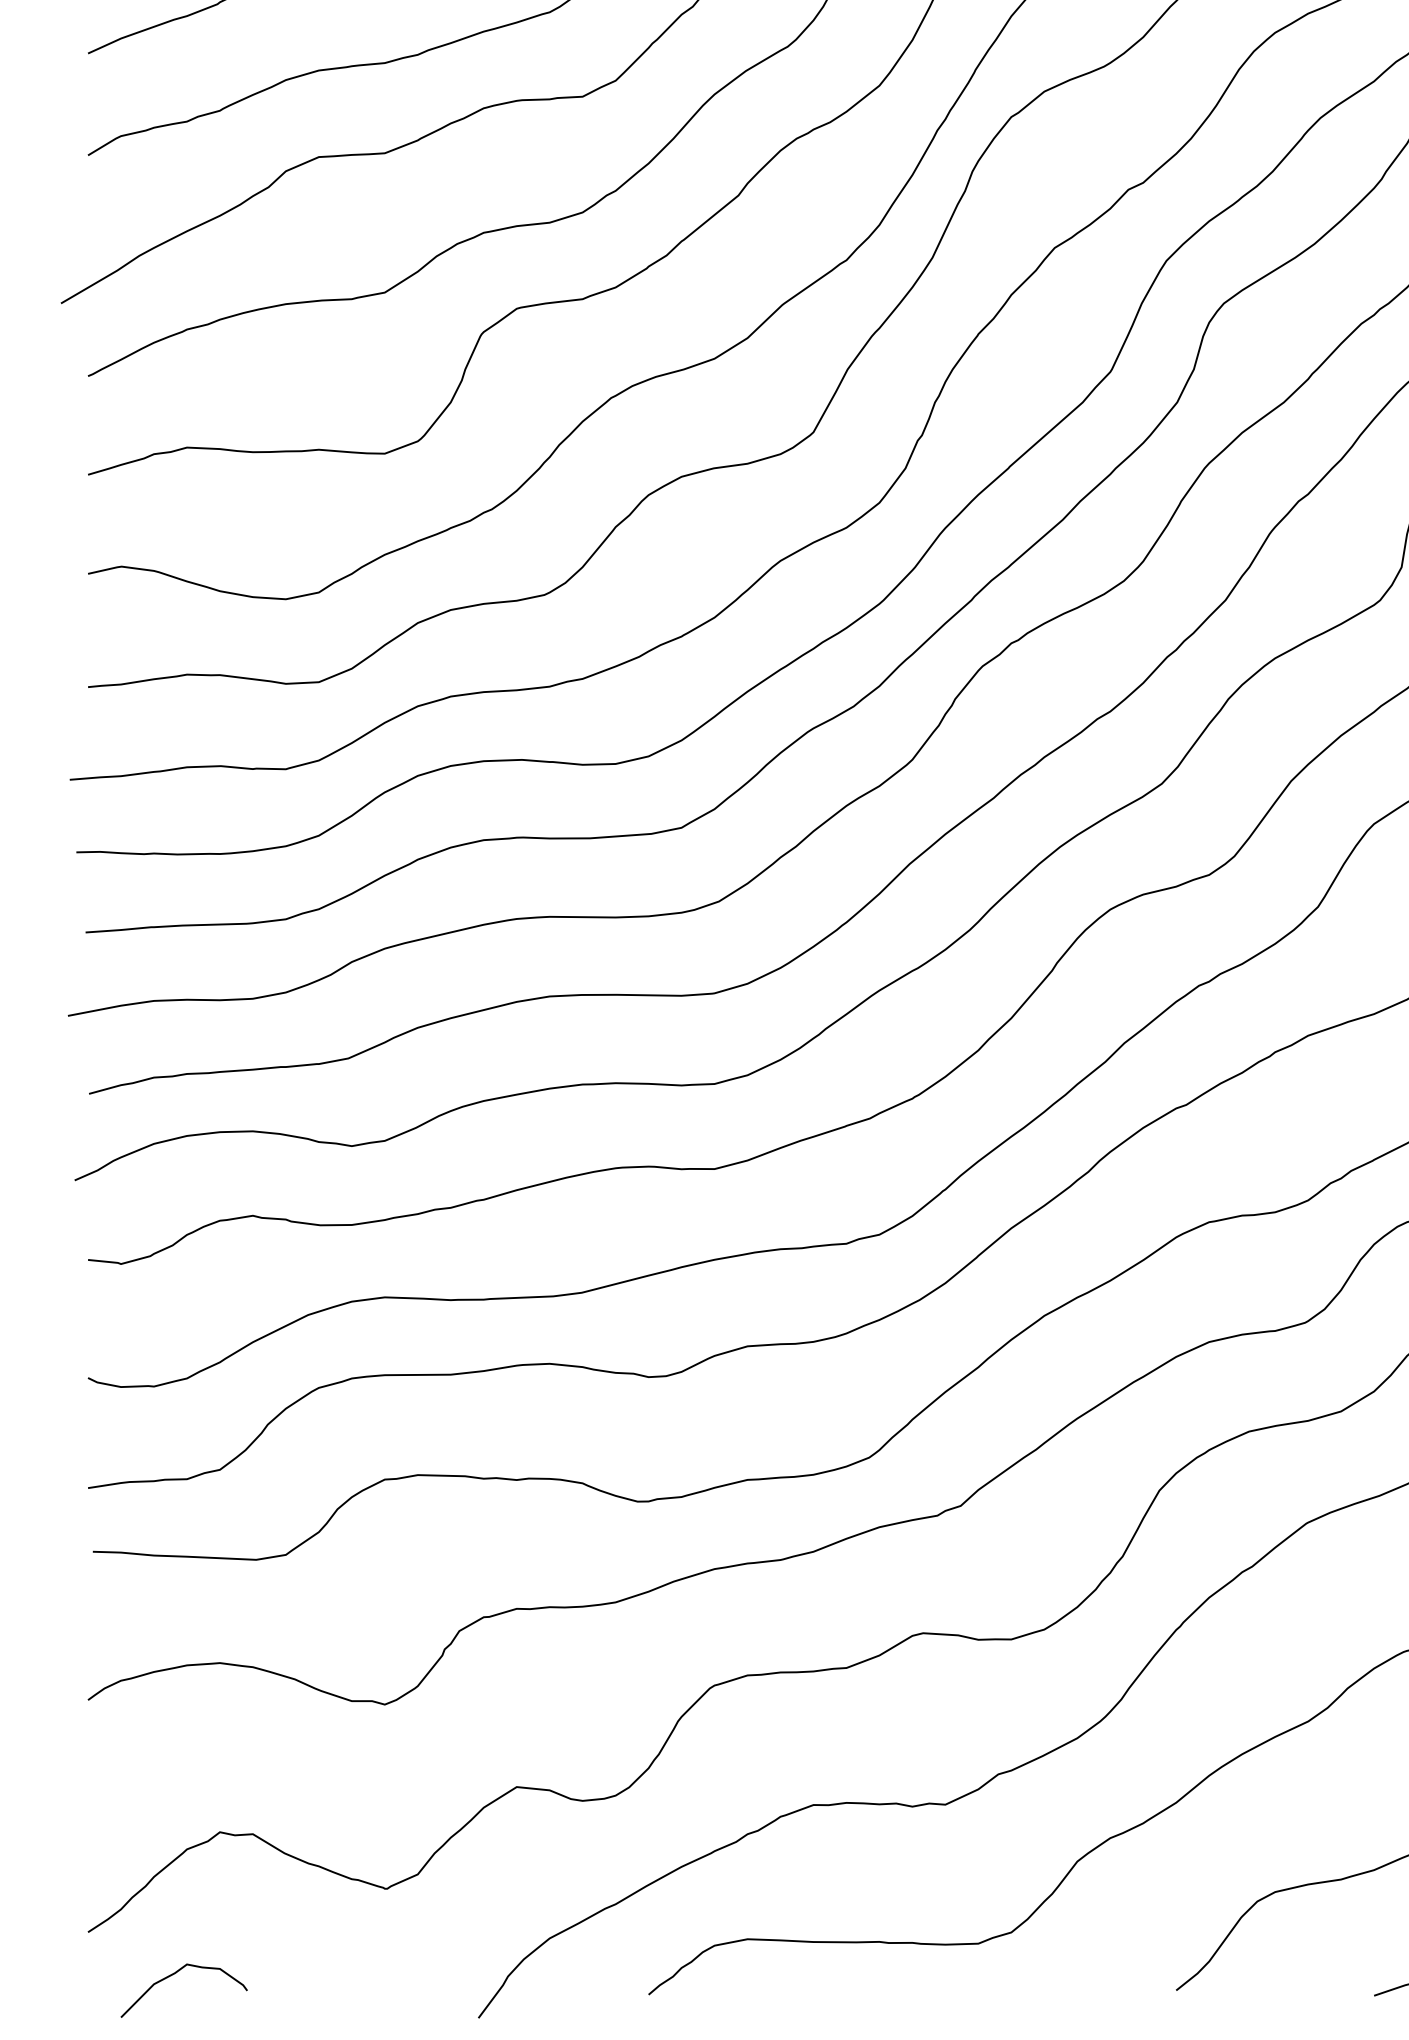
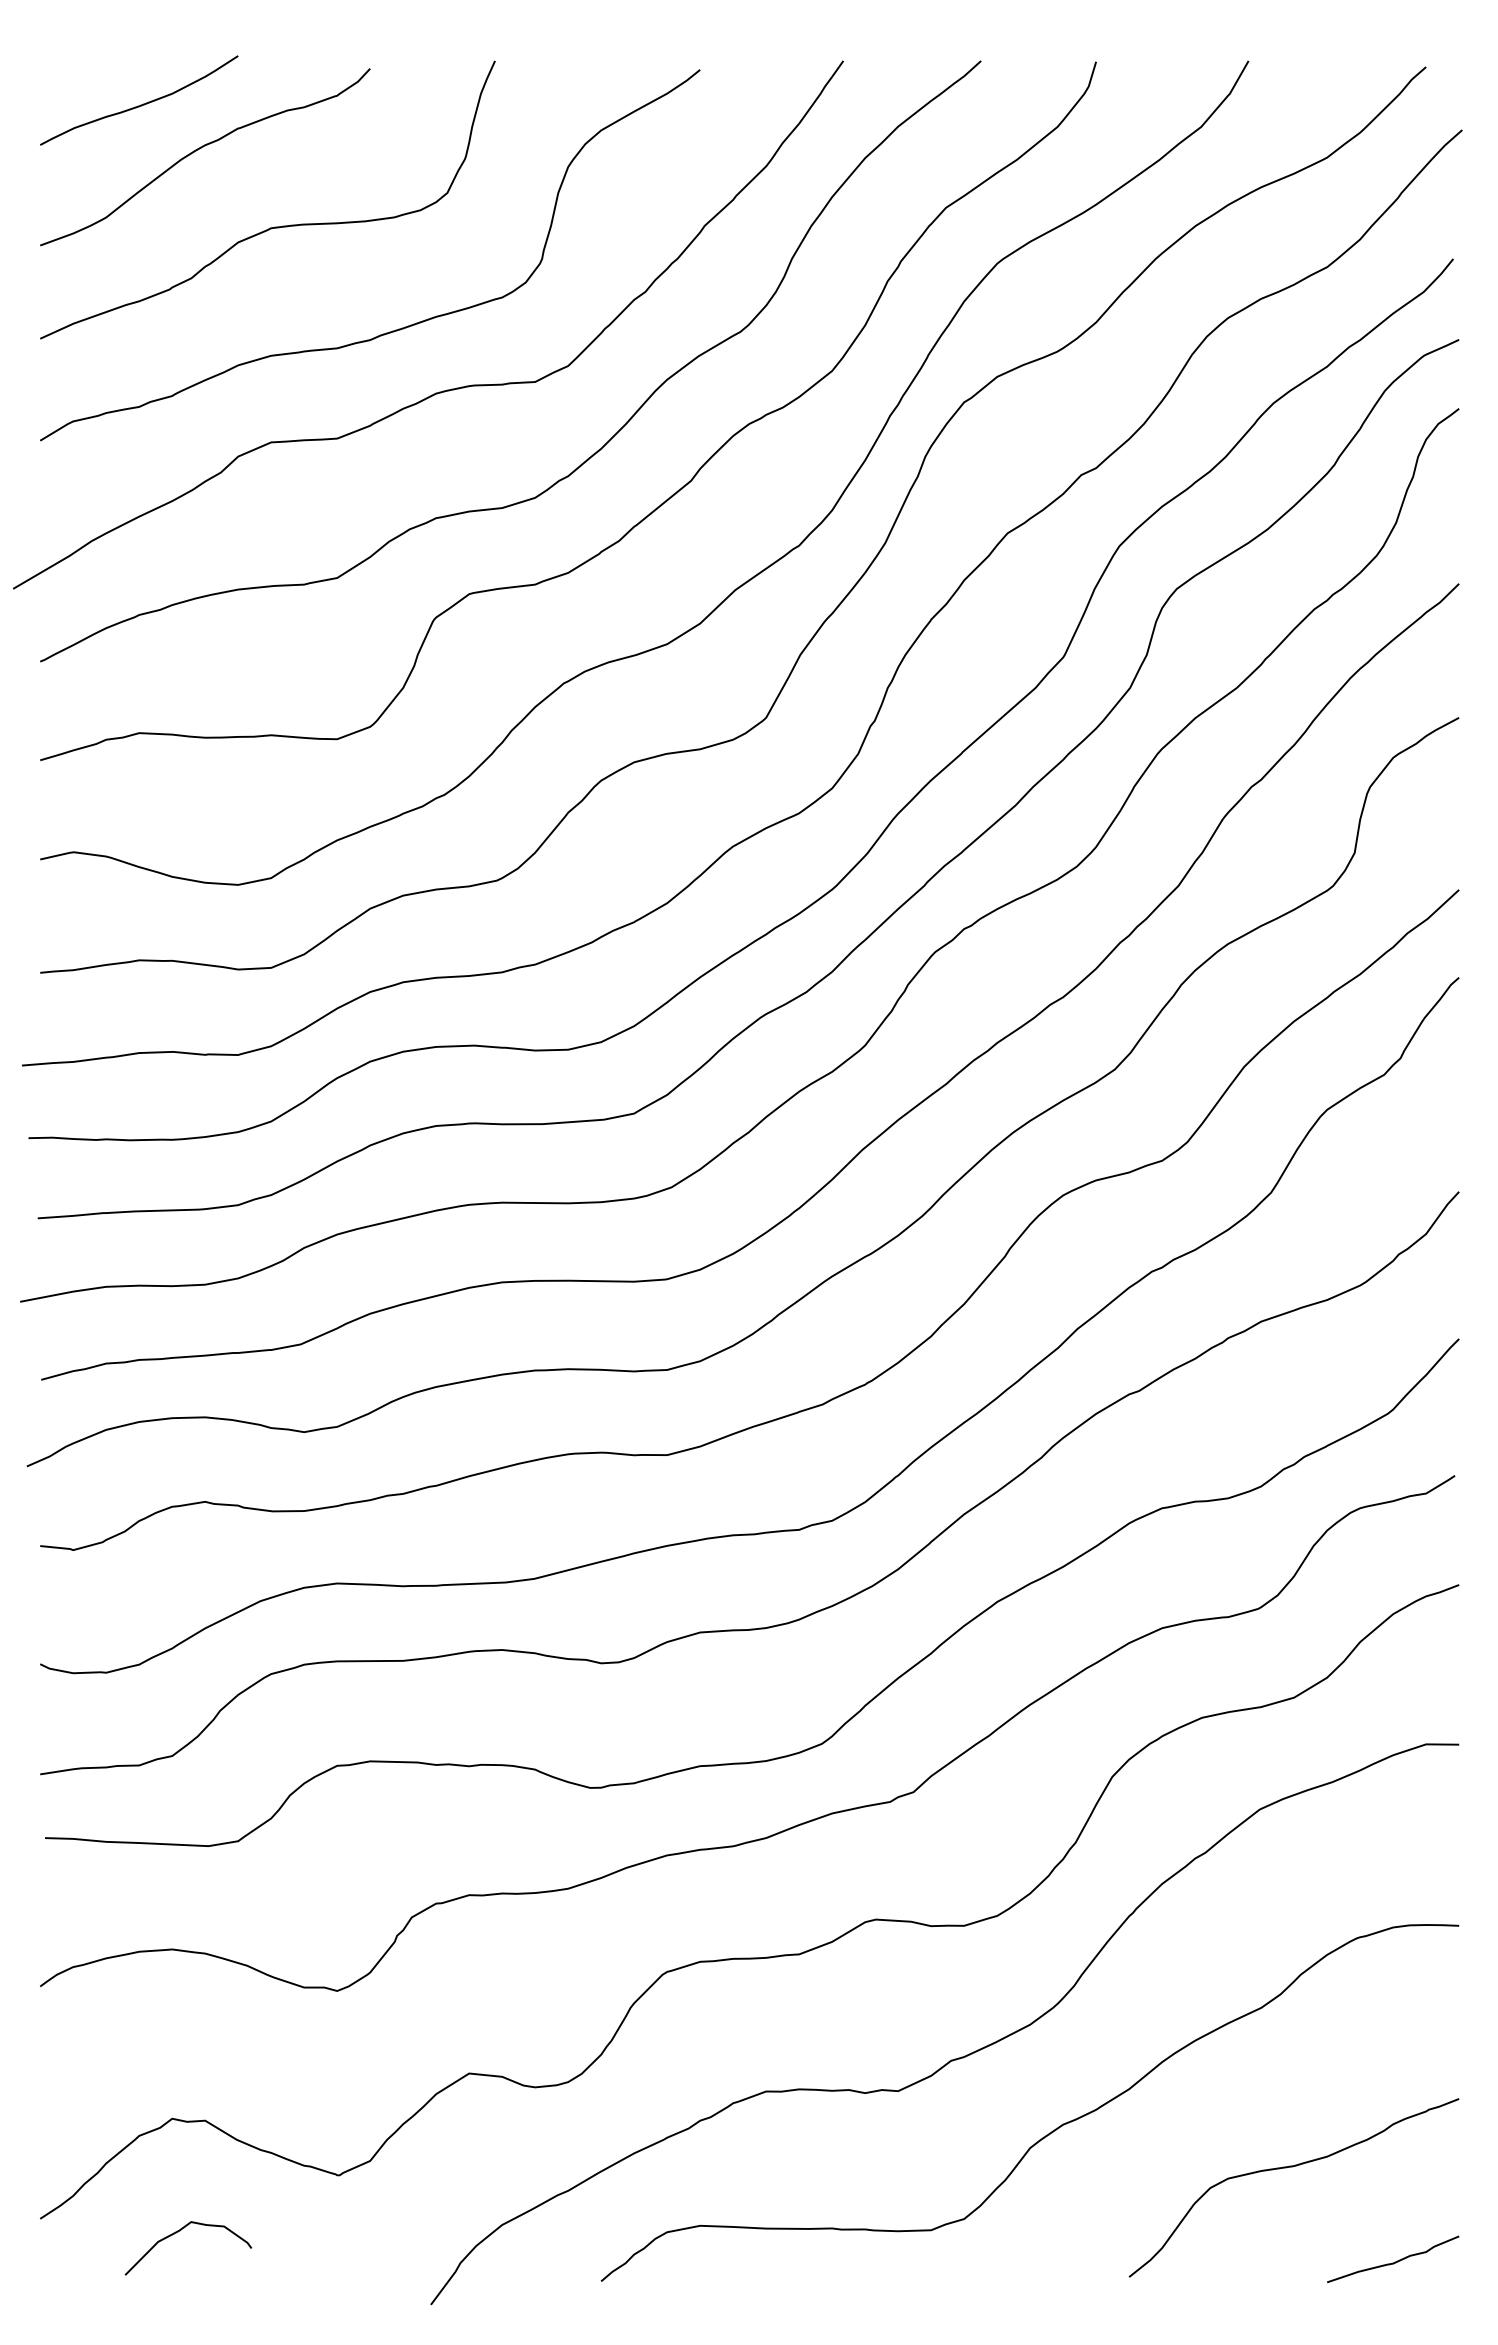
curve: (174, 1974) -> (178, 2232), moved

